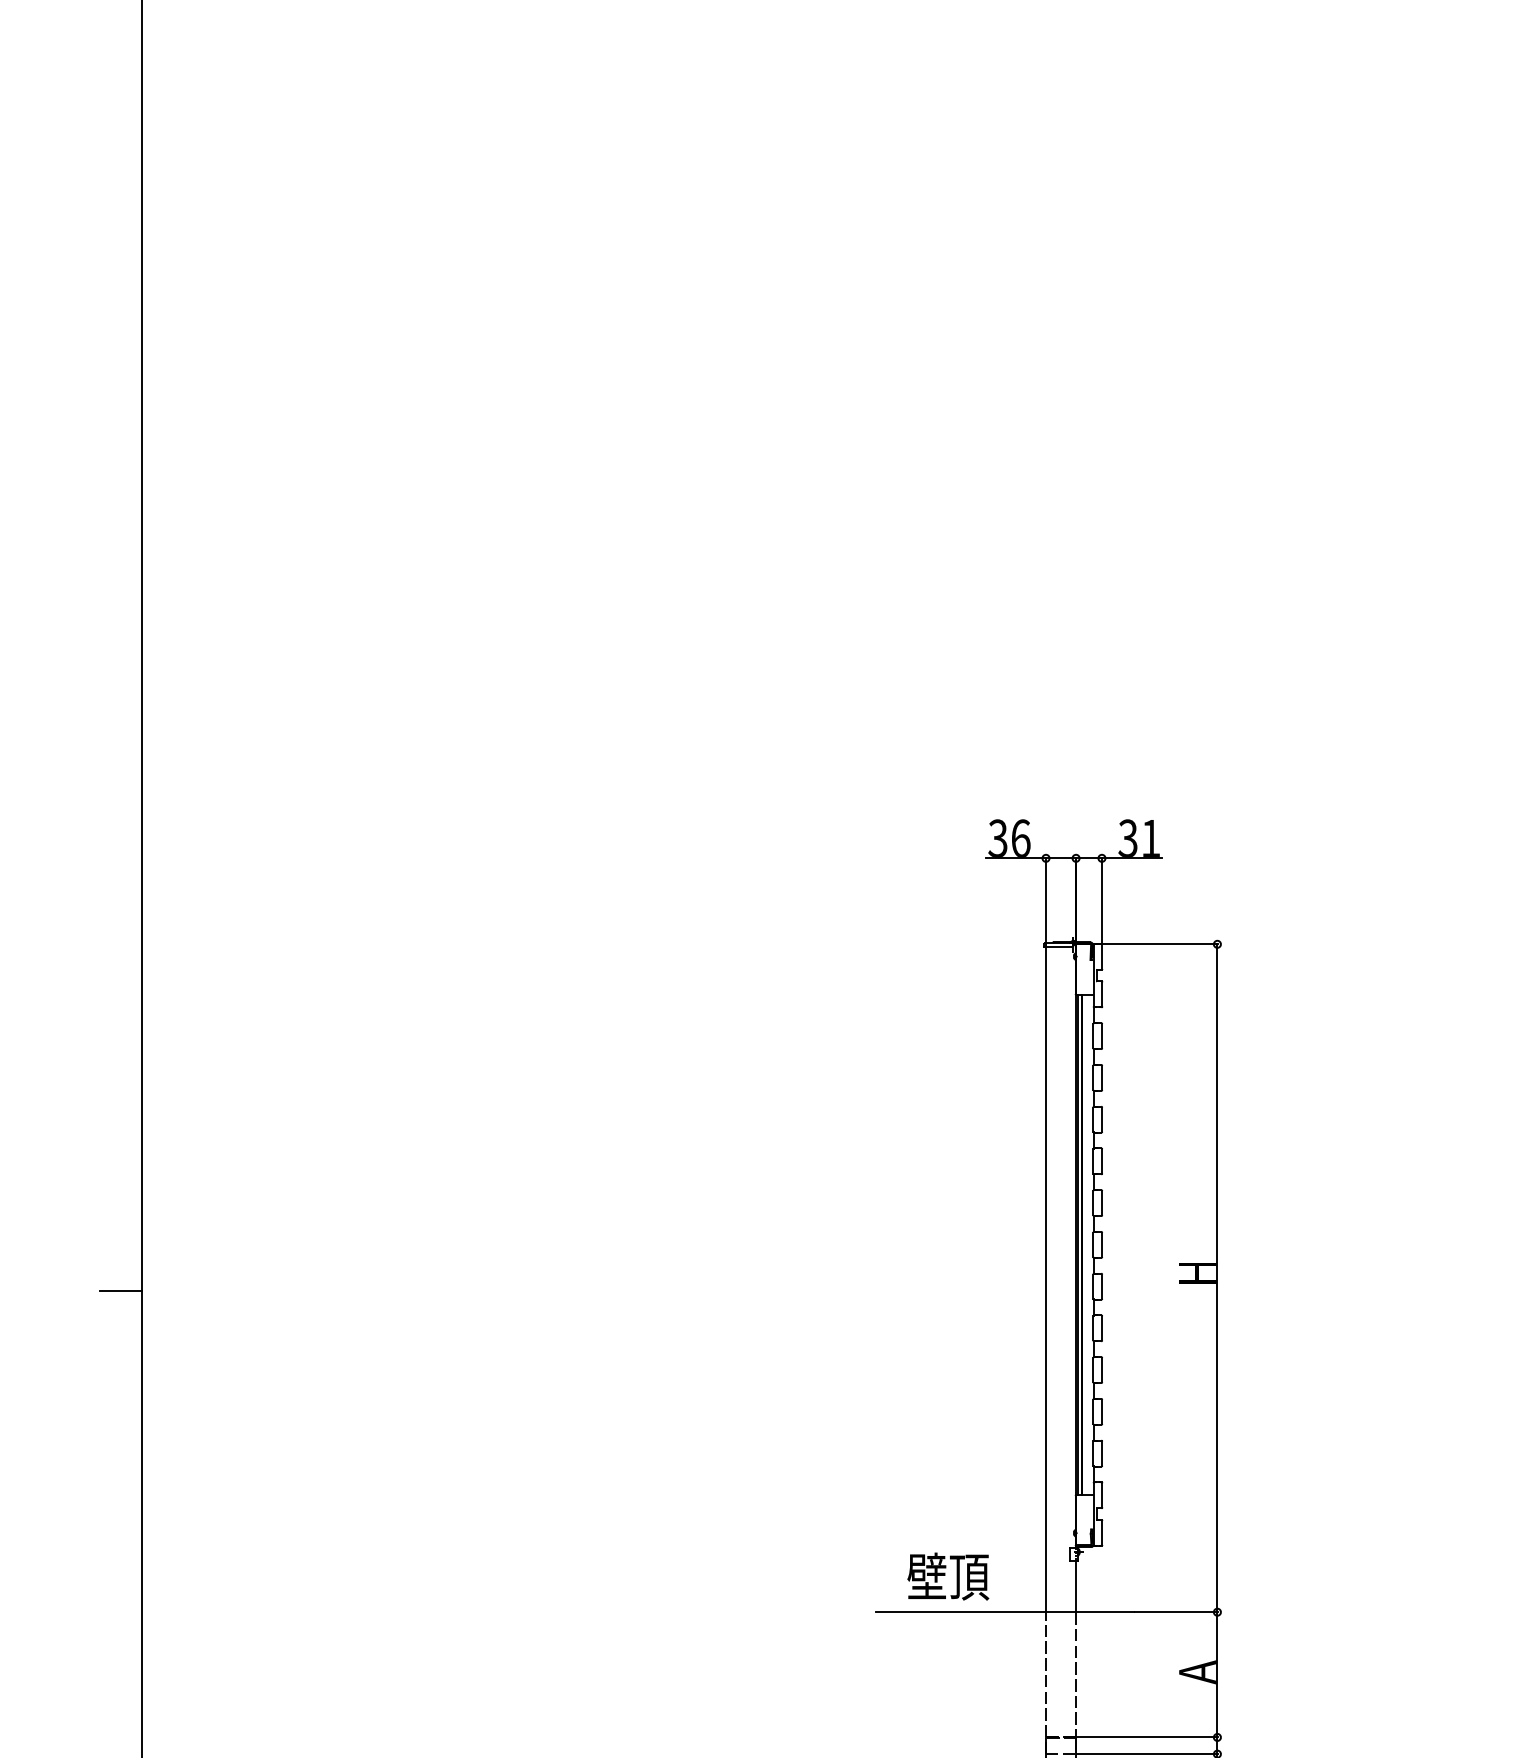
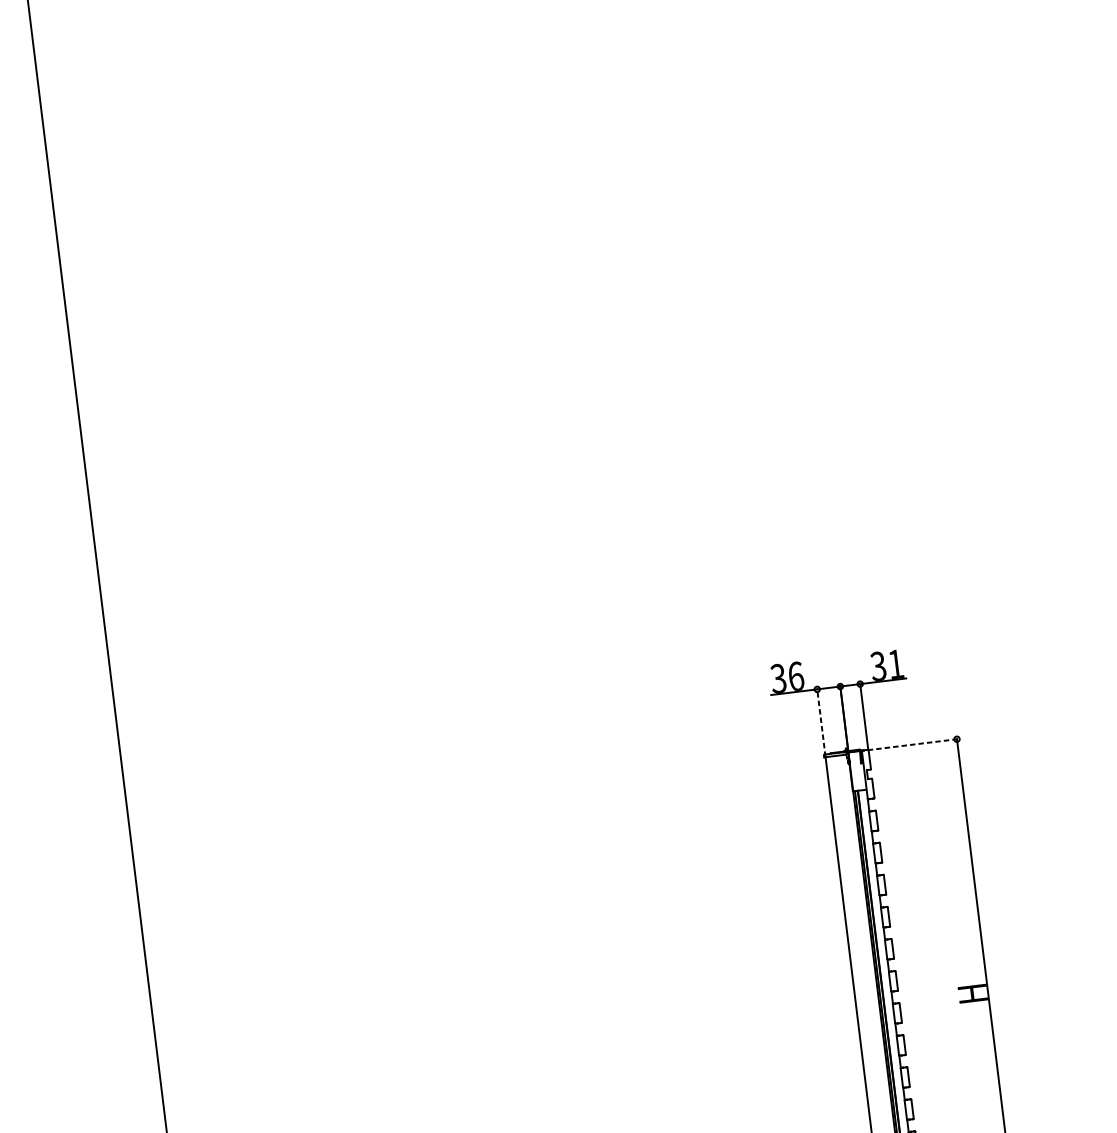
line: (1046, 901) -> (821, 722), solid -> dashed
line: (1154, 944) -> (908, 745), solid -> dashed
line: (120, 1291) -> (147, 1109), removed

